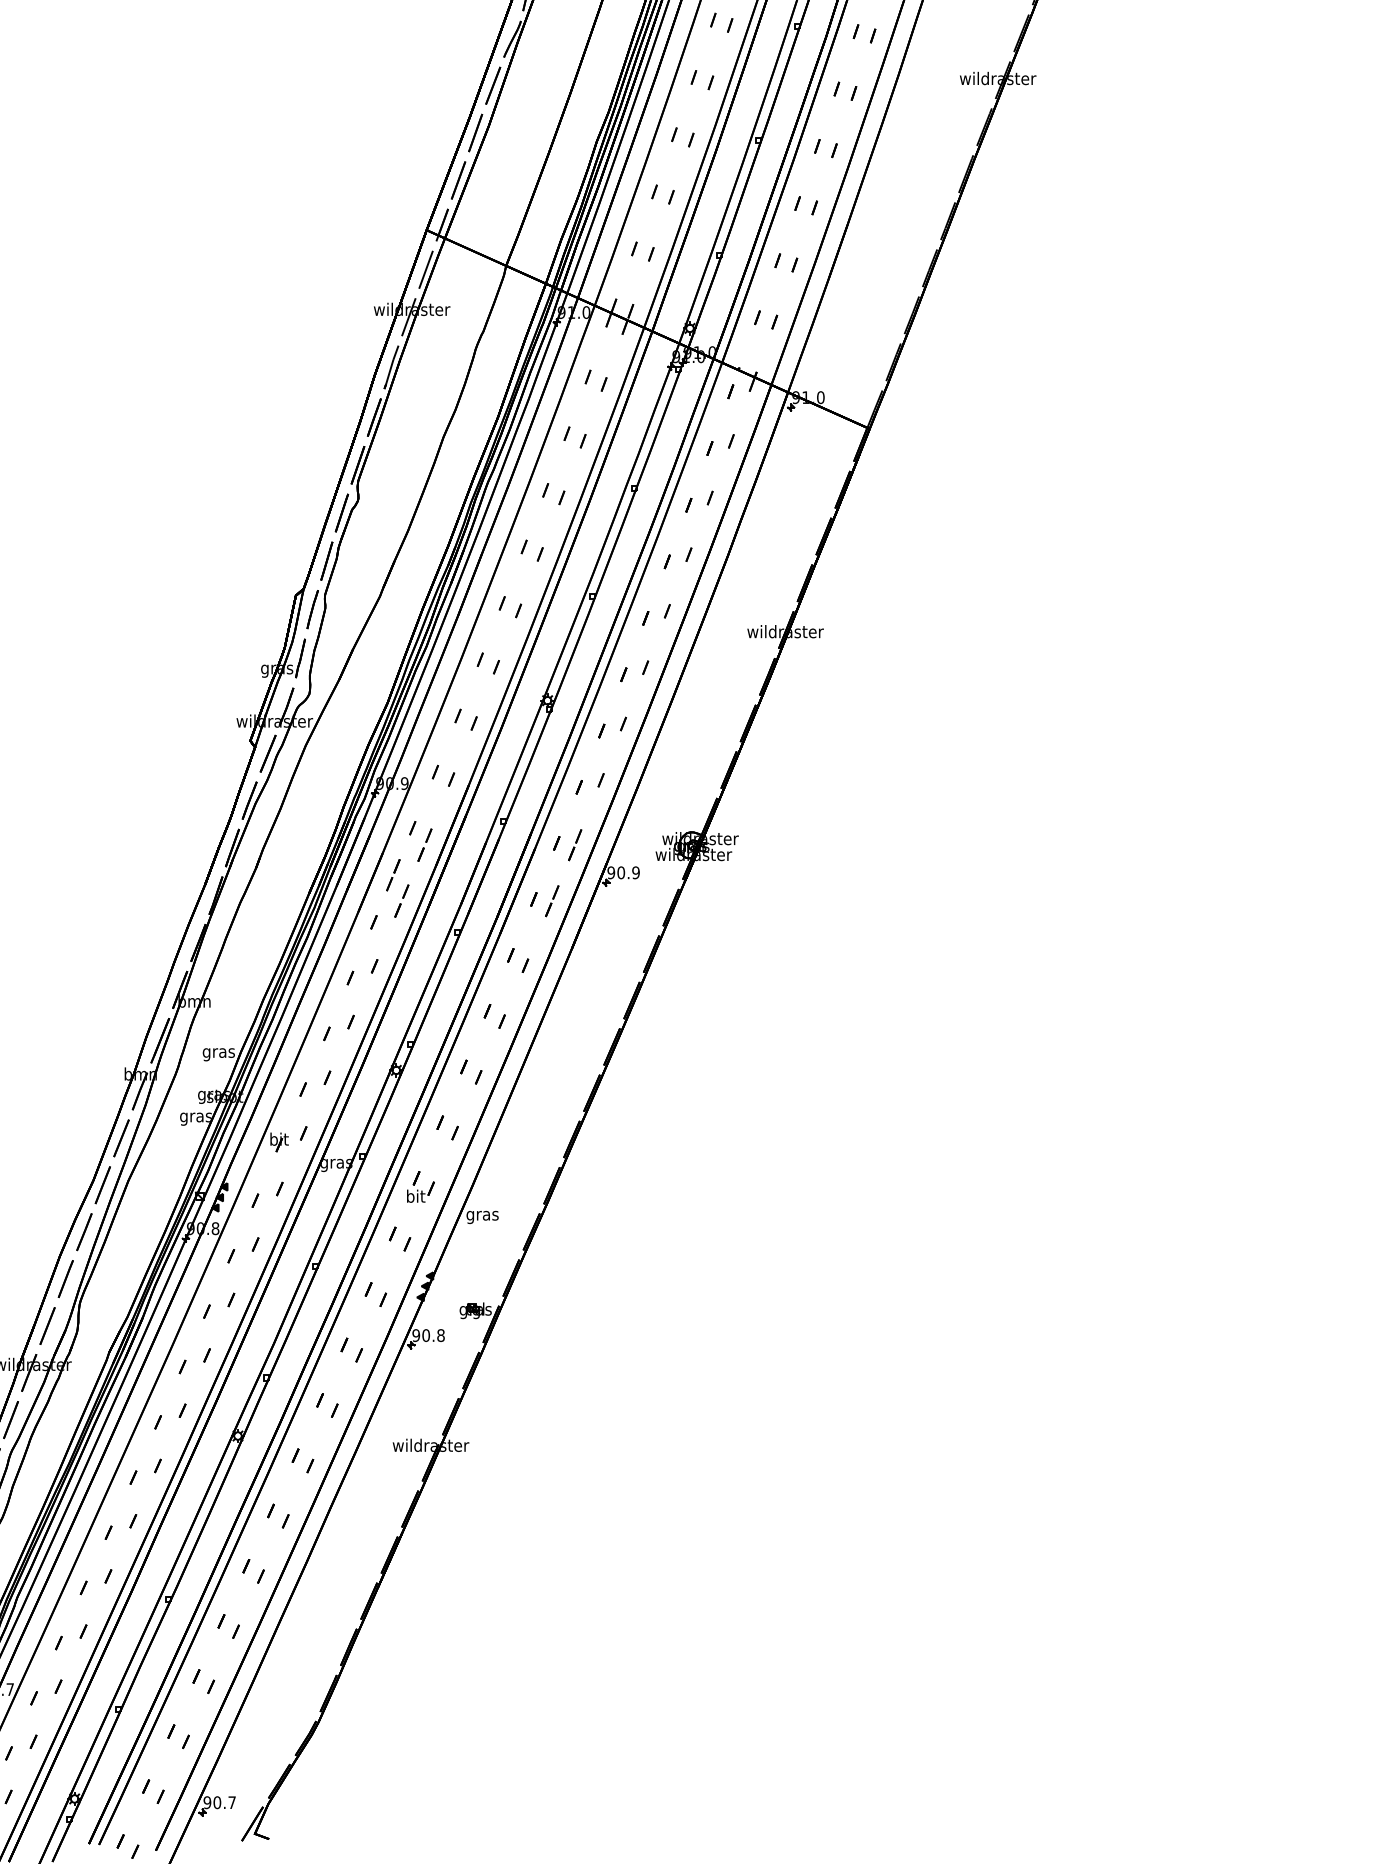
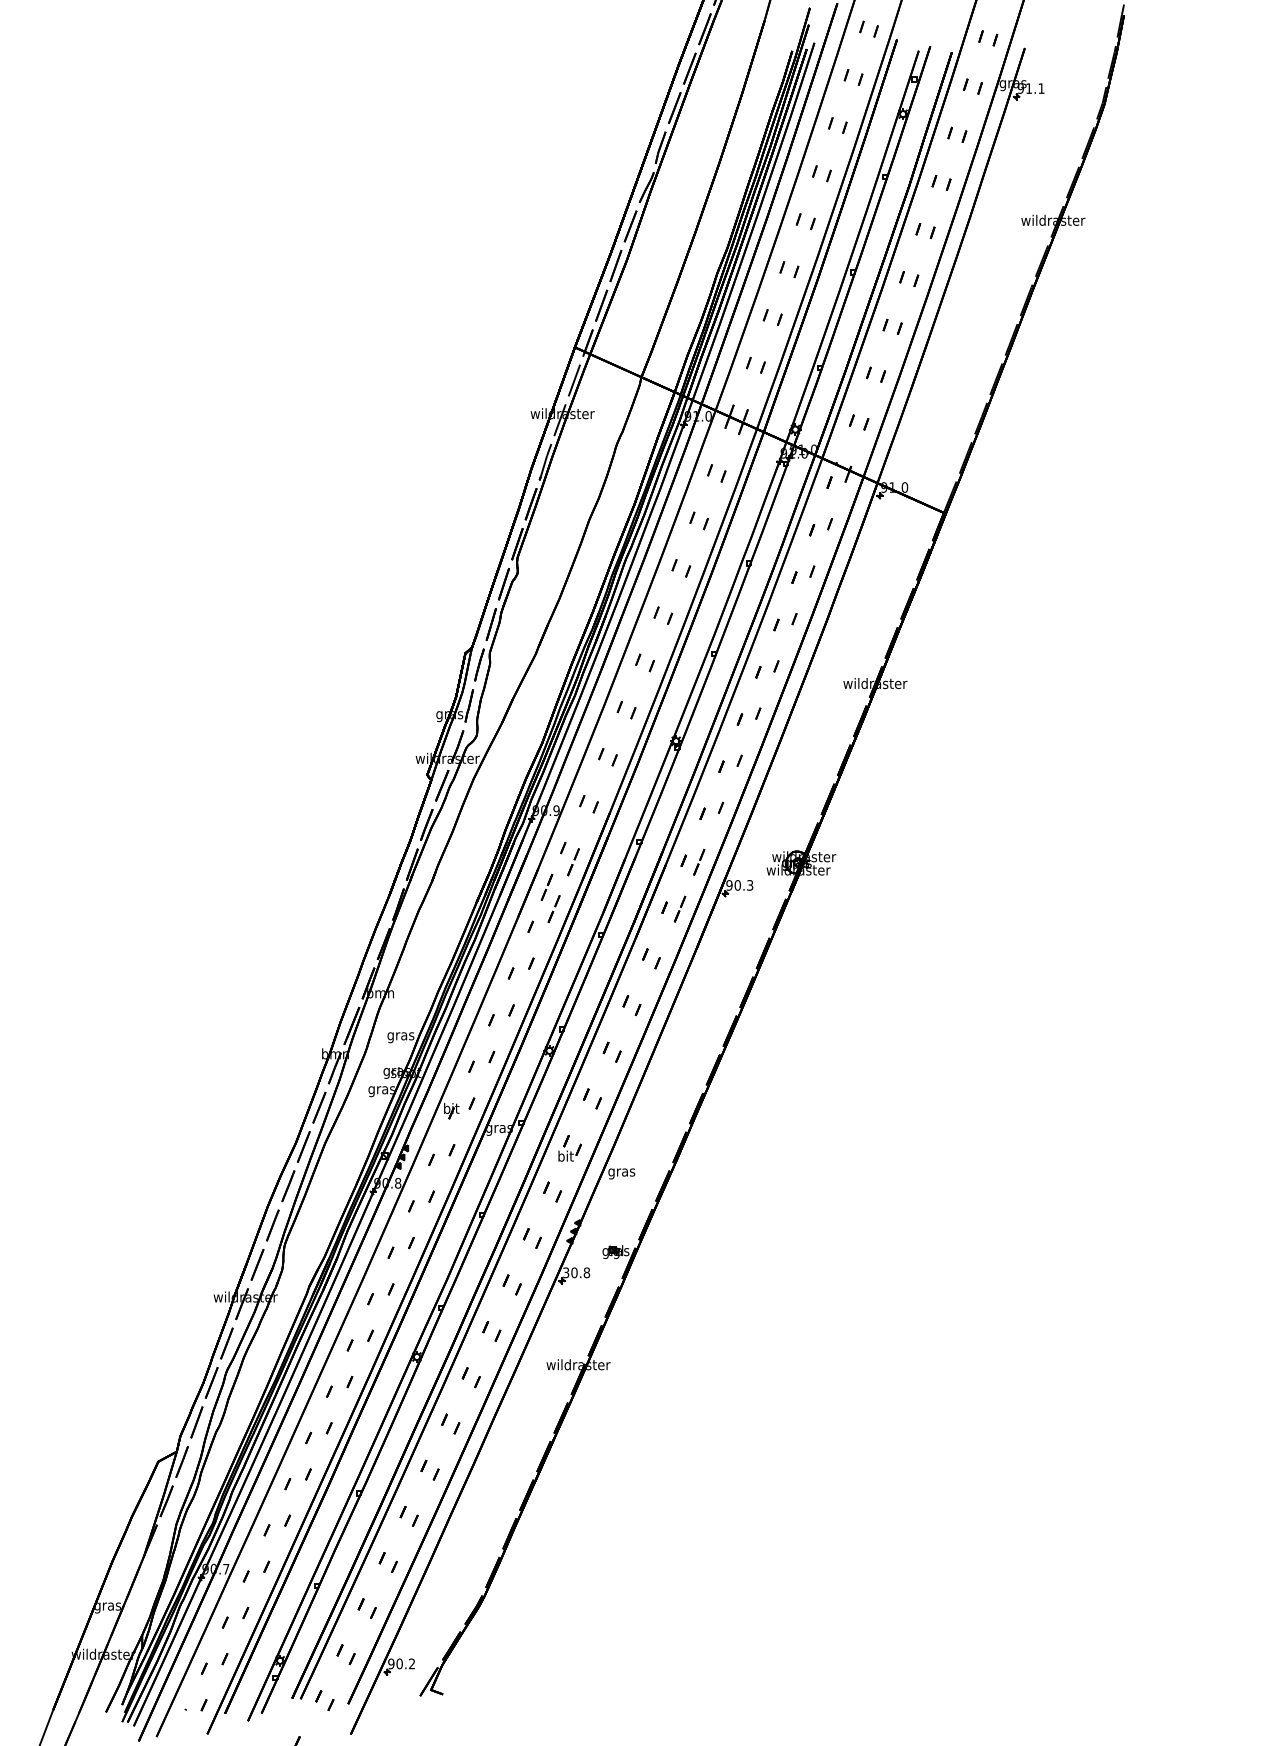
text: (636, 872) -> (750, 885), 90.9 -> 90.3
text: (416, 1335) -> (566, 1272), 90.8 -> 30.8
text: (231, 1802) -> (411, 1663), 90.7 -> 90.2

